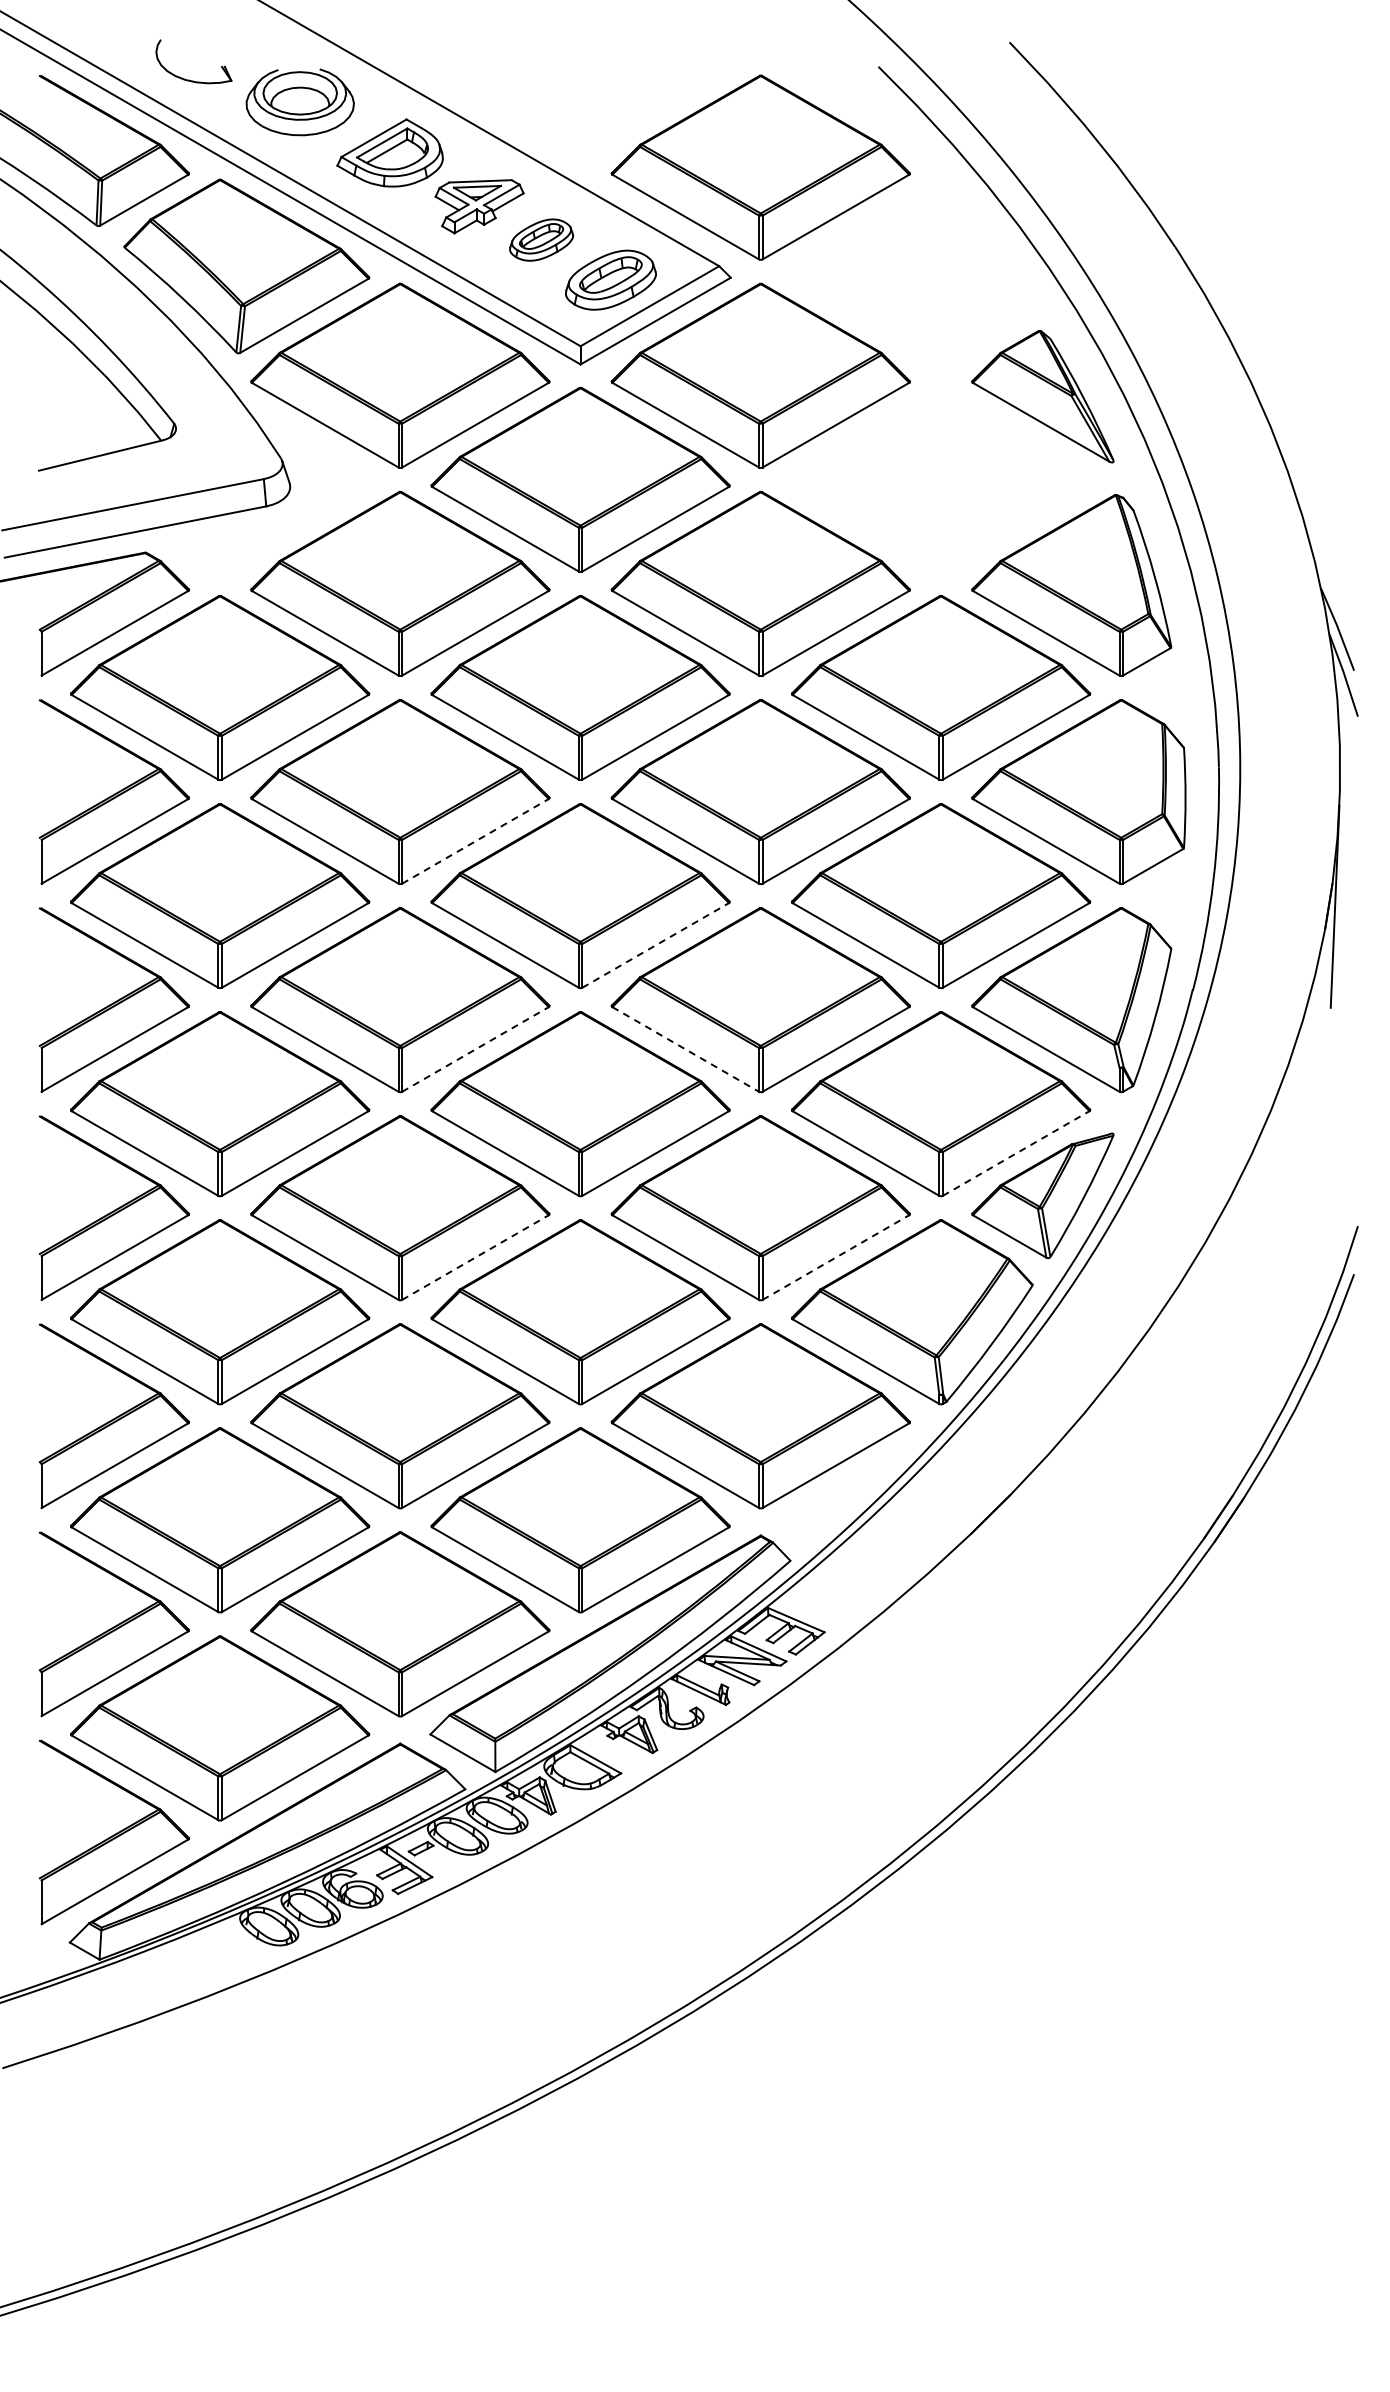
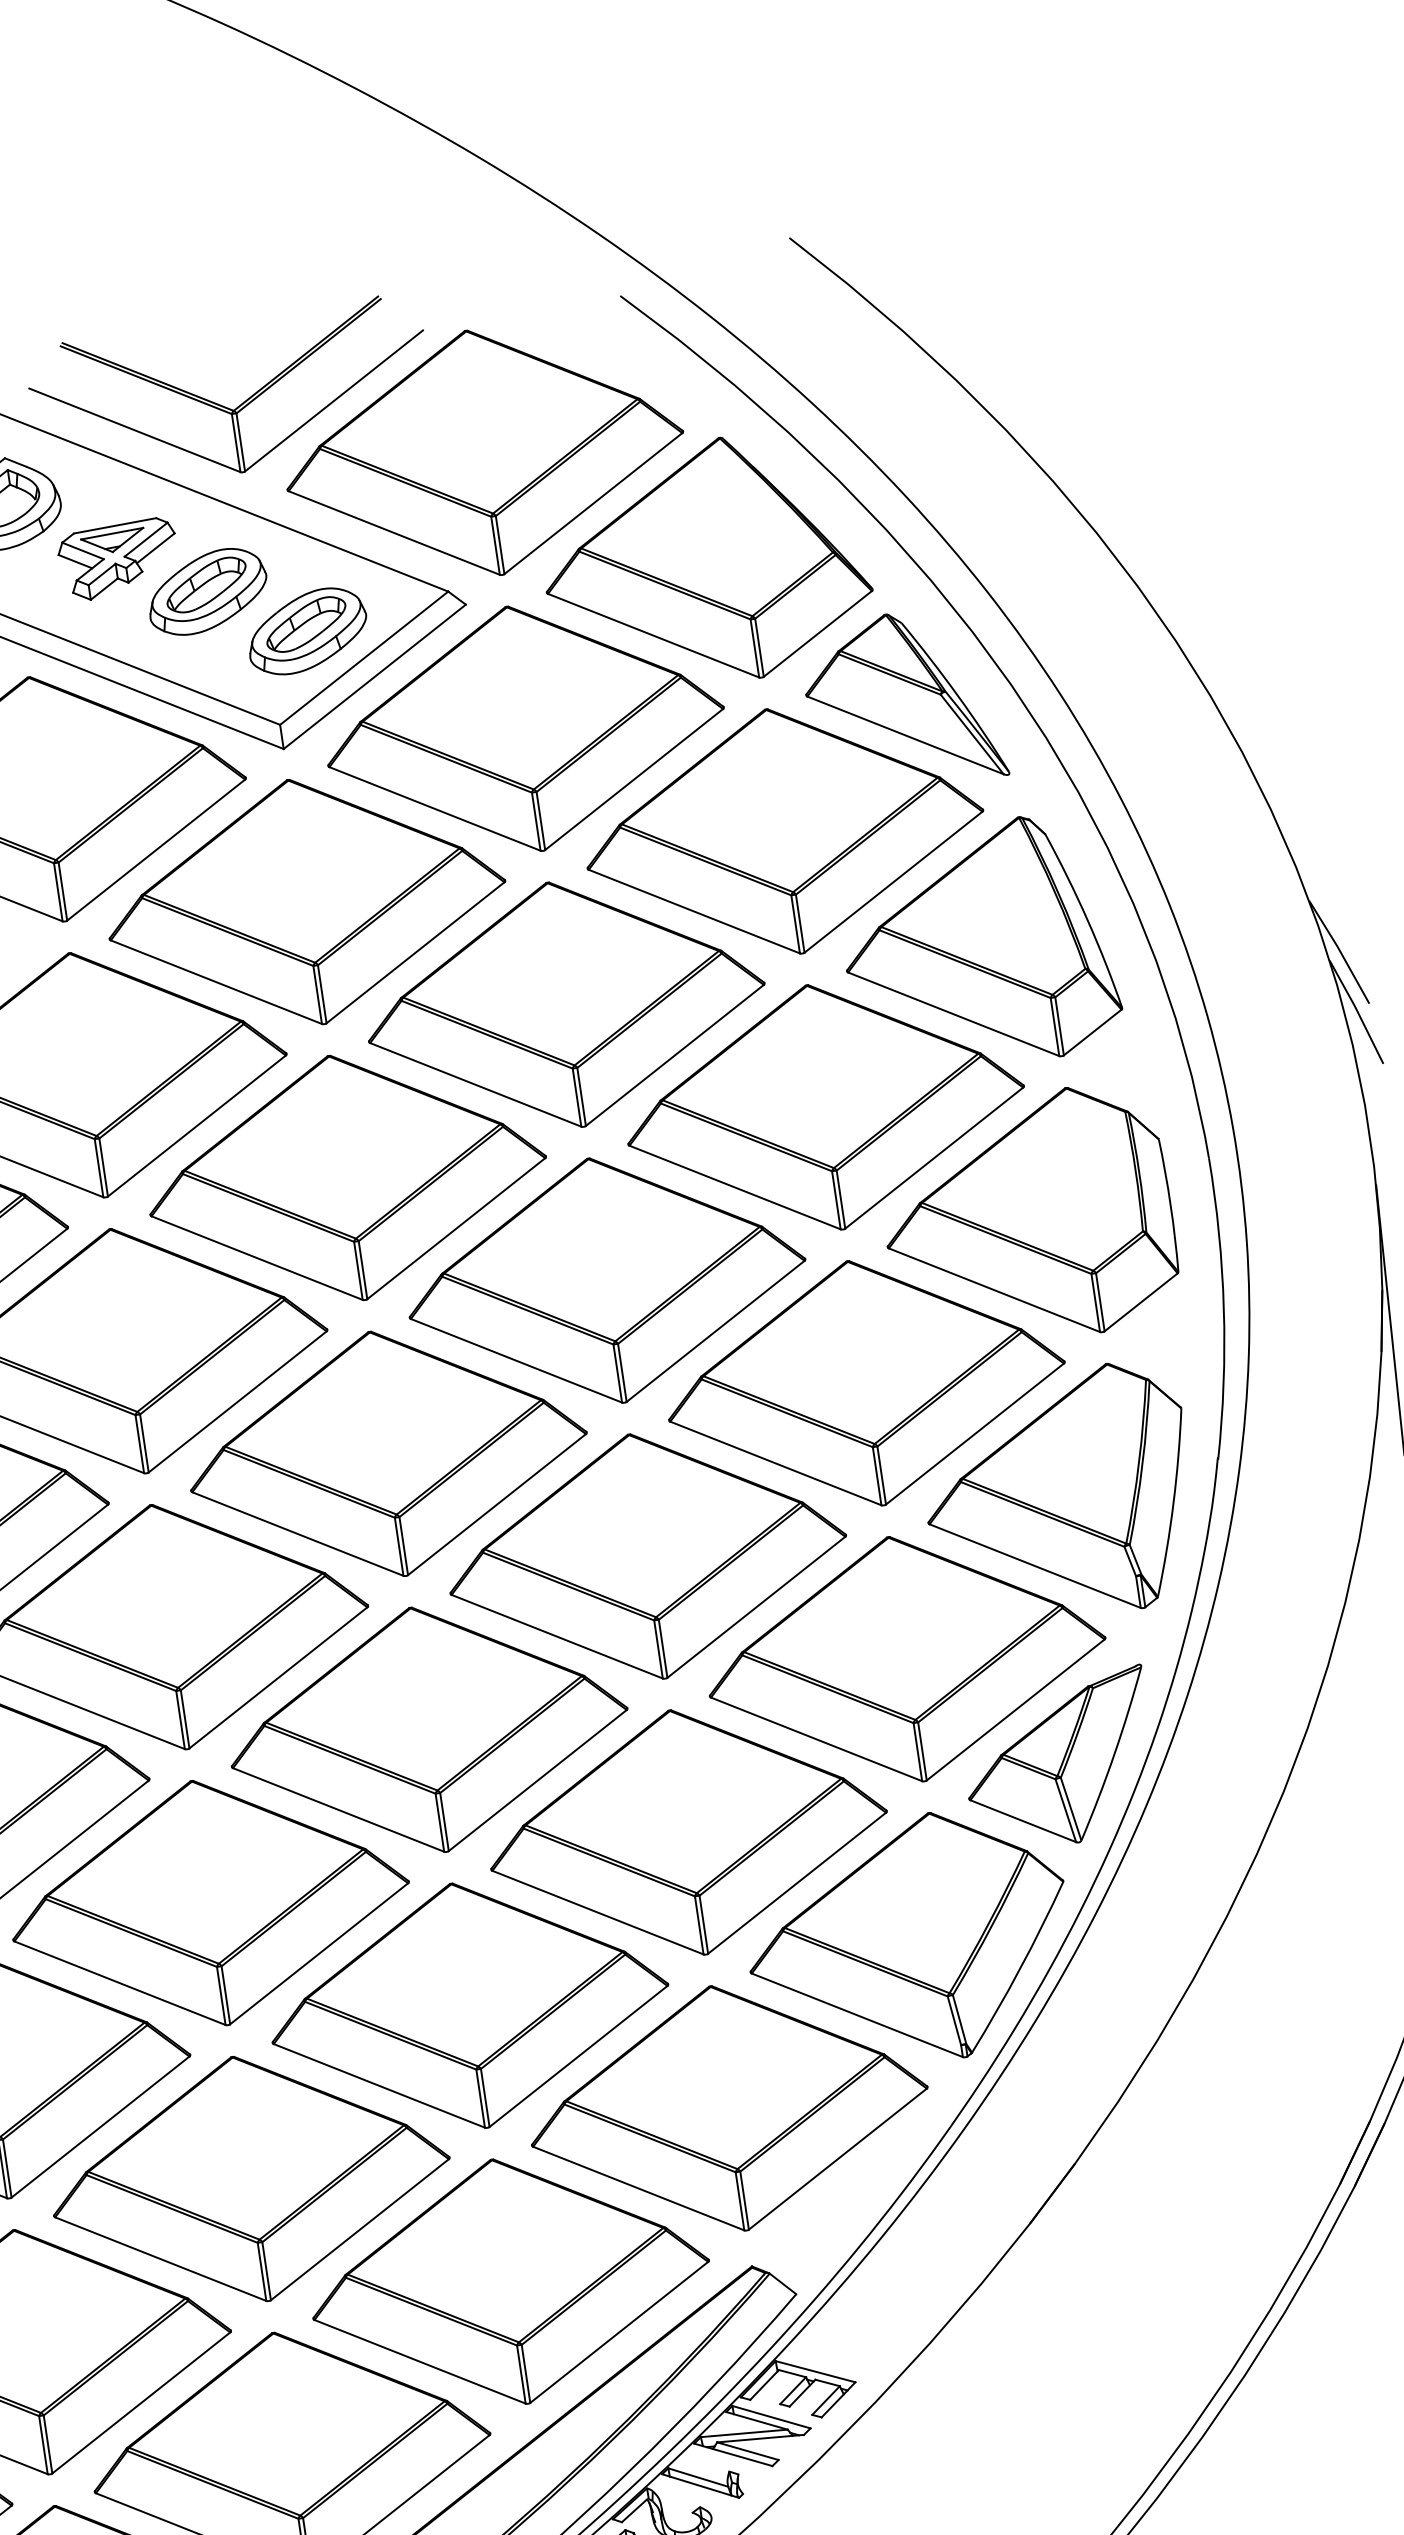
part: (574, 104) -> (224, 405), added
part: (541, 239) -> (207, 590), size x1.43
part: (912, 272) -> (705, 562), added
part: (941, 479) -> (784, 830), added
line: (475, 841) -> (237, 1402), dashed -> solid
line: (655, 945) -> (496, 1504), dashed -> solid
line: (475, 1049) -> (278, 1677), dashed -> solid
line: (685, 1049) -> (556, 1636), dashed -> solid
line: (1016, 1153) -> (1016, 1709), dashed -> solid
line: (475, 1257) -> (319, 1953), dashed -> solid
line: (835, 1257) -> (796, 1883), dashed -> solid

